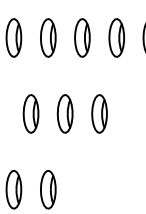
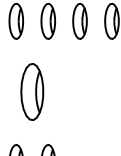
part: (30, 113) -> (31, 91), size x1.6
part: (64, 113) -> (63, 91), removed
part: (99, 113) -> (95, 91), removed

